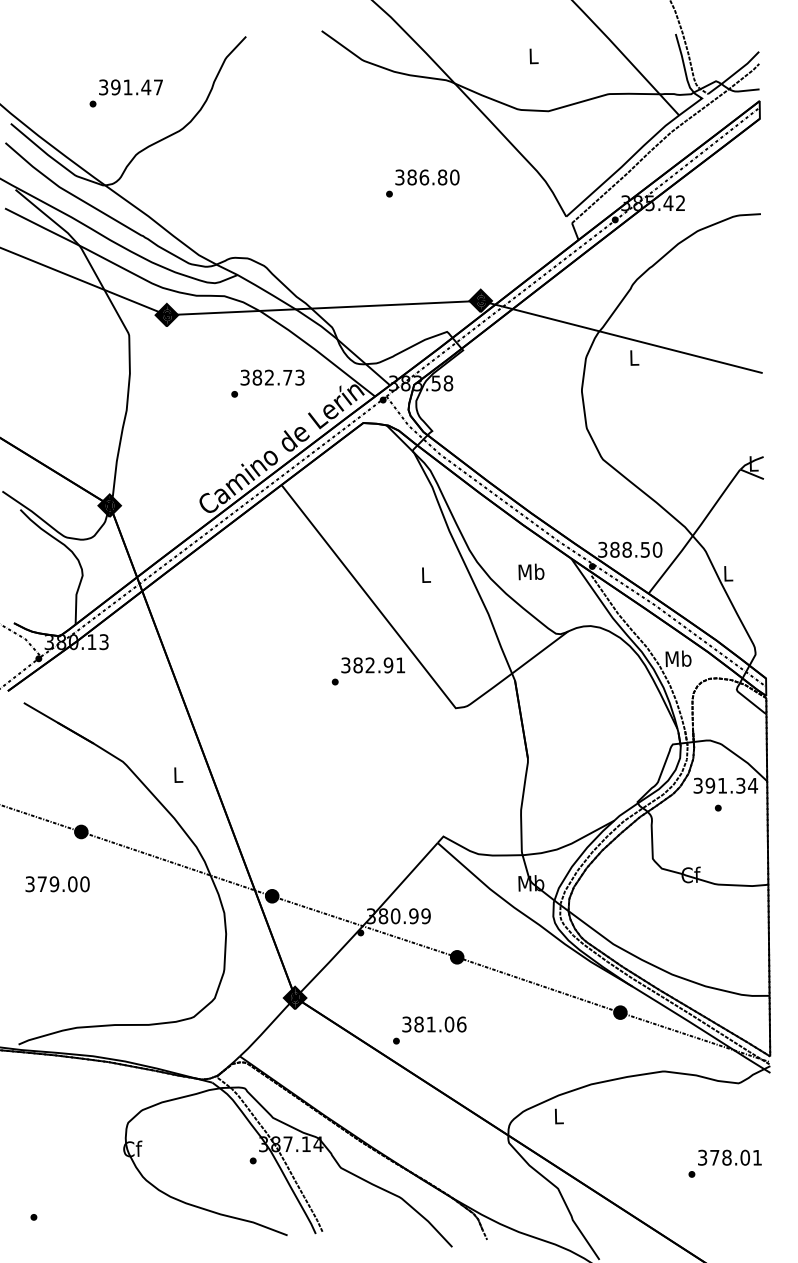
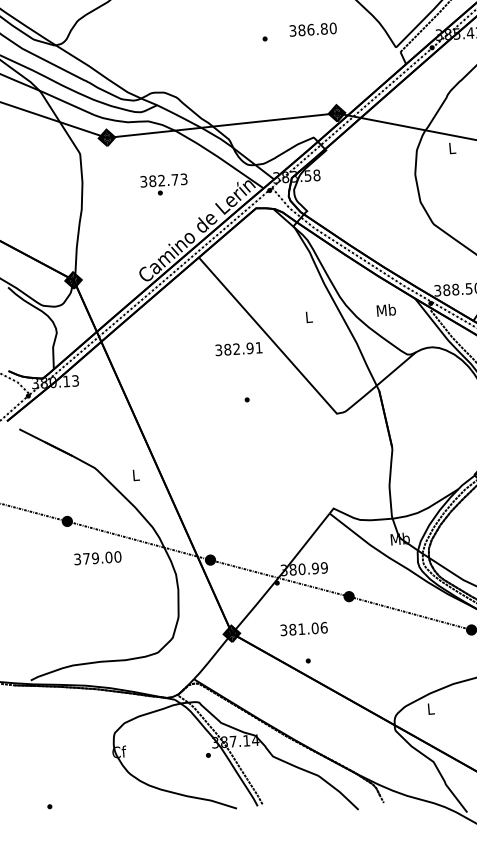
text: (427, 177) -> (313, 29), moved
text: (272, 377) -> (163, 180), moved
text: (373, 665) -> (239, 349), moved
text: (57, 884) -> (97, 558), moved
text: (434, 1024) -> (304, 629), moved

